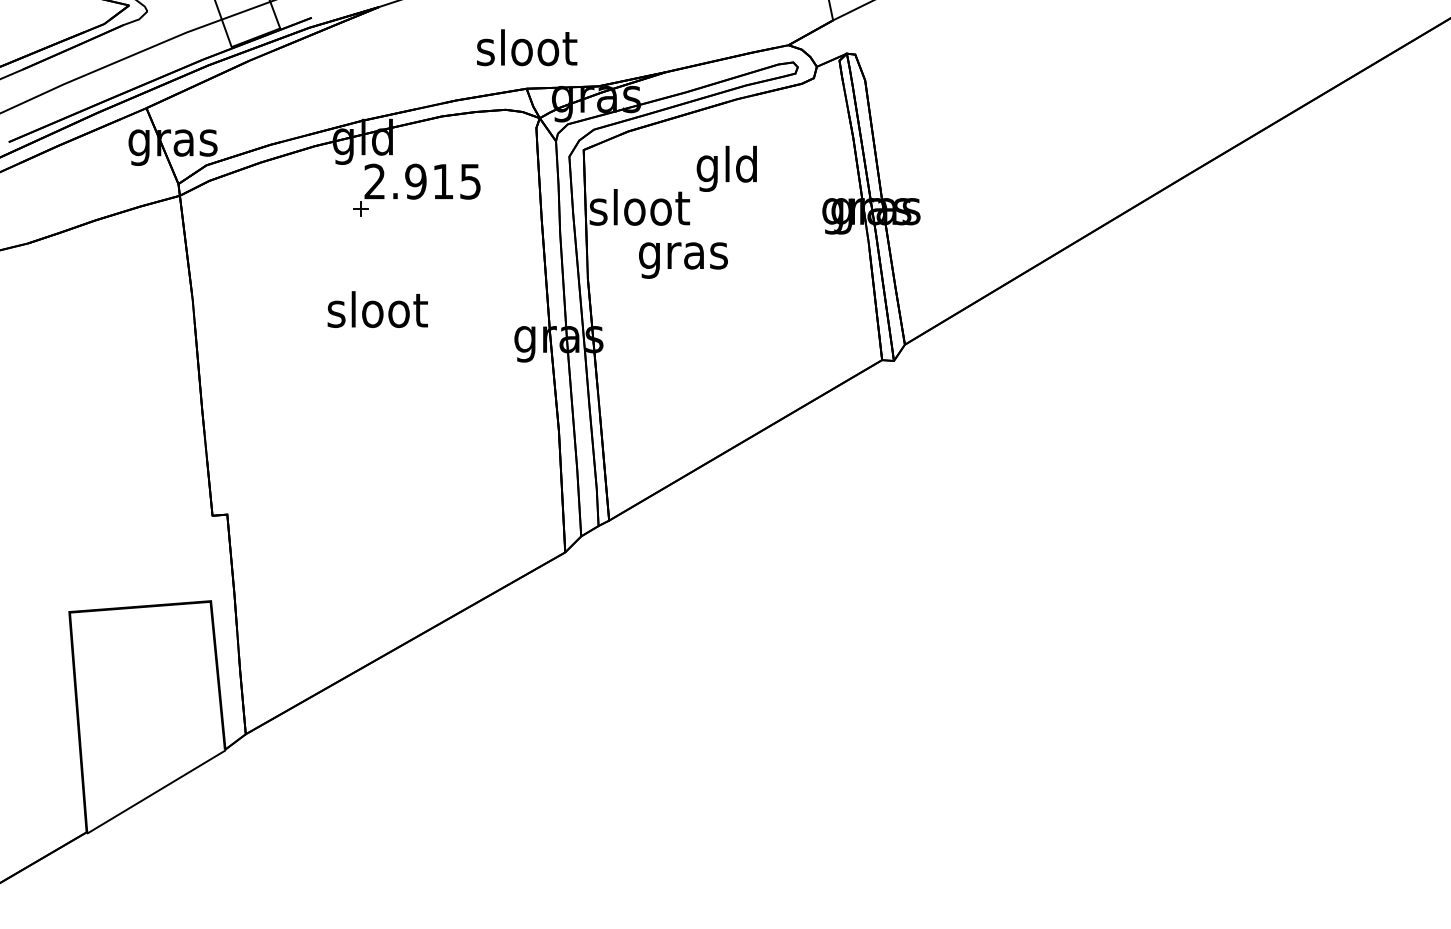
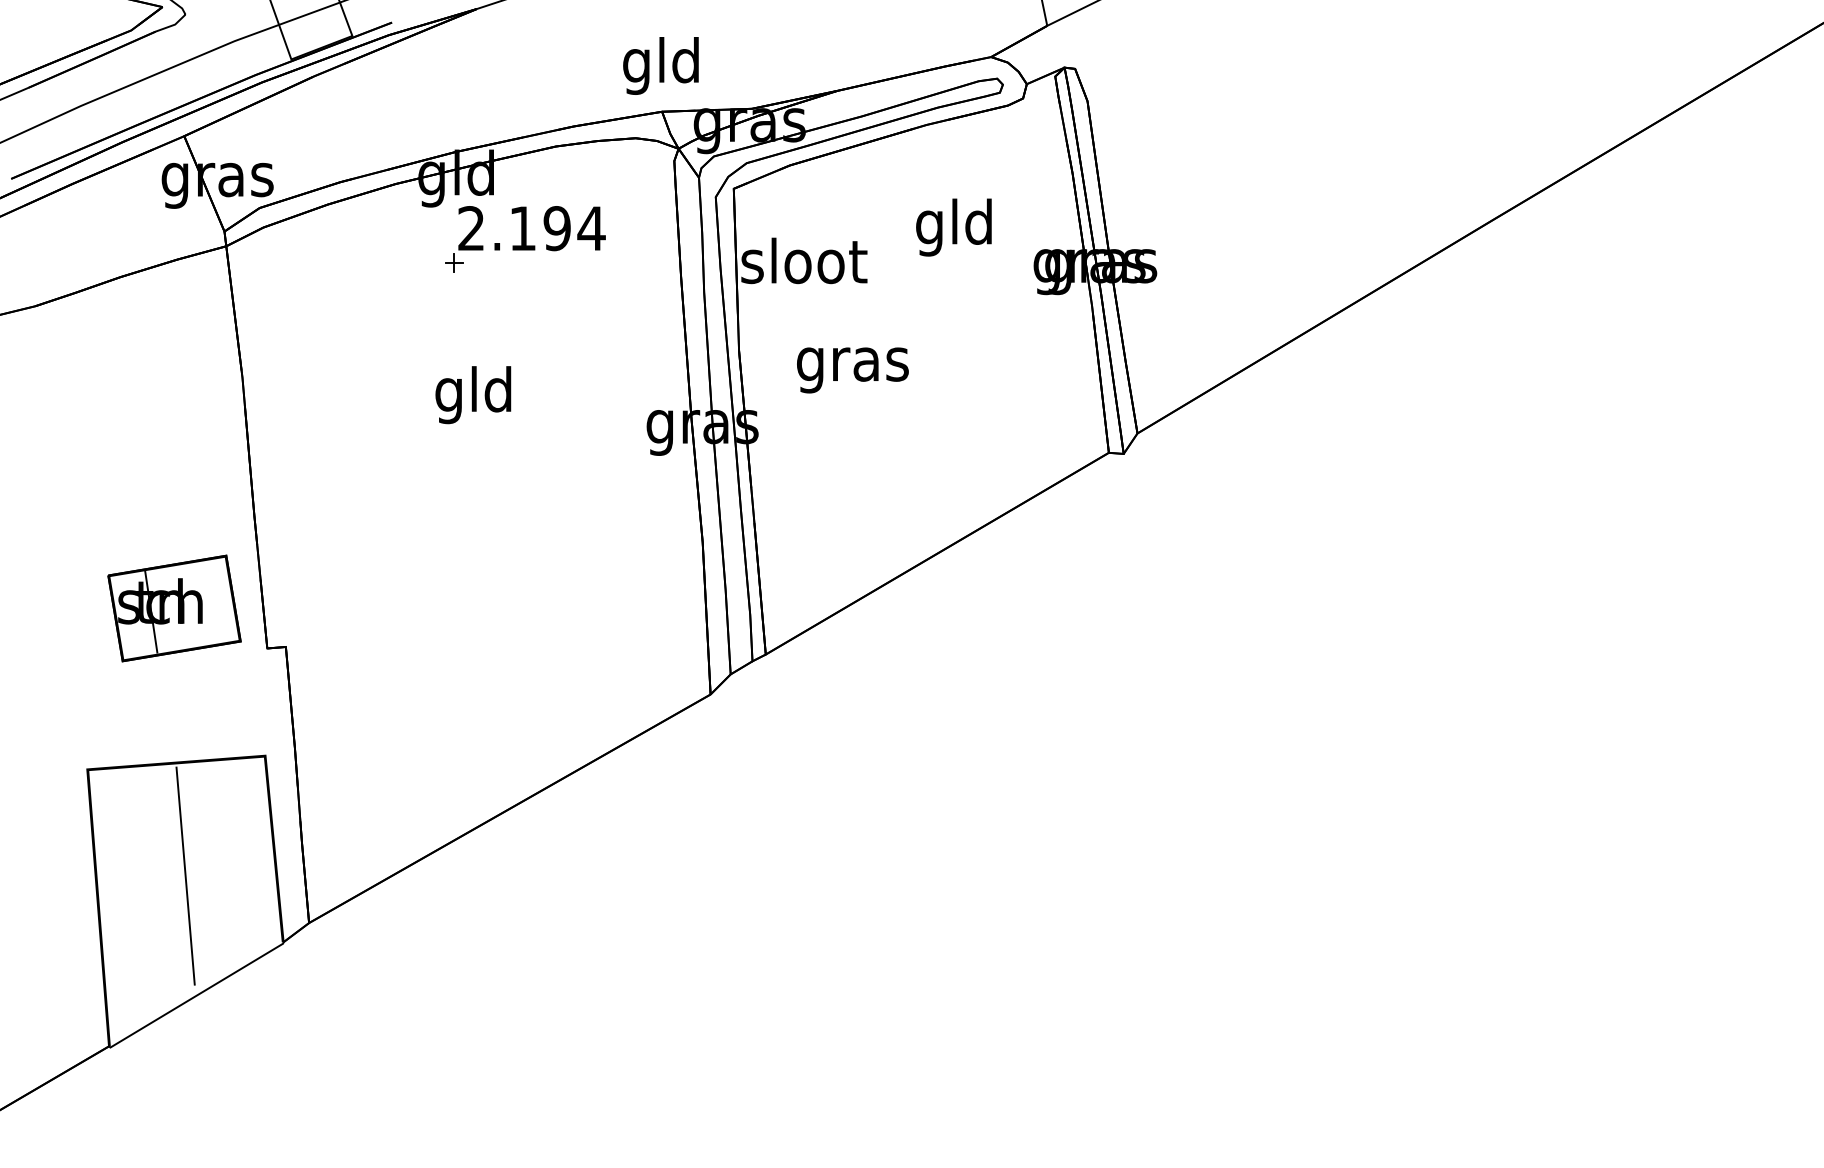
text: (527, 52) -> (663, 66), sloot -> gld
text: (726, 168) -> (953, 227), moved
text: (443, 181) -> (557, 228), 2.915 -> 2.194
text: (683, 260) -> (852, 370), moved
text: (377, 314) -> (474, 395), sloot -> gld
part: (138, 483) -> (174, 607), added
line: (147, 696) -> (185, 875), added

